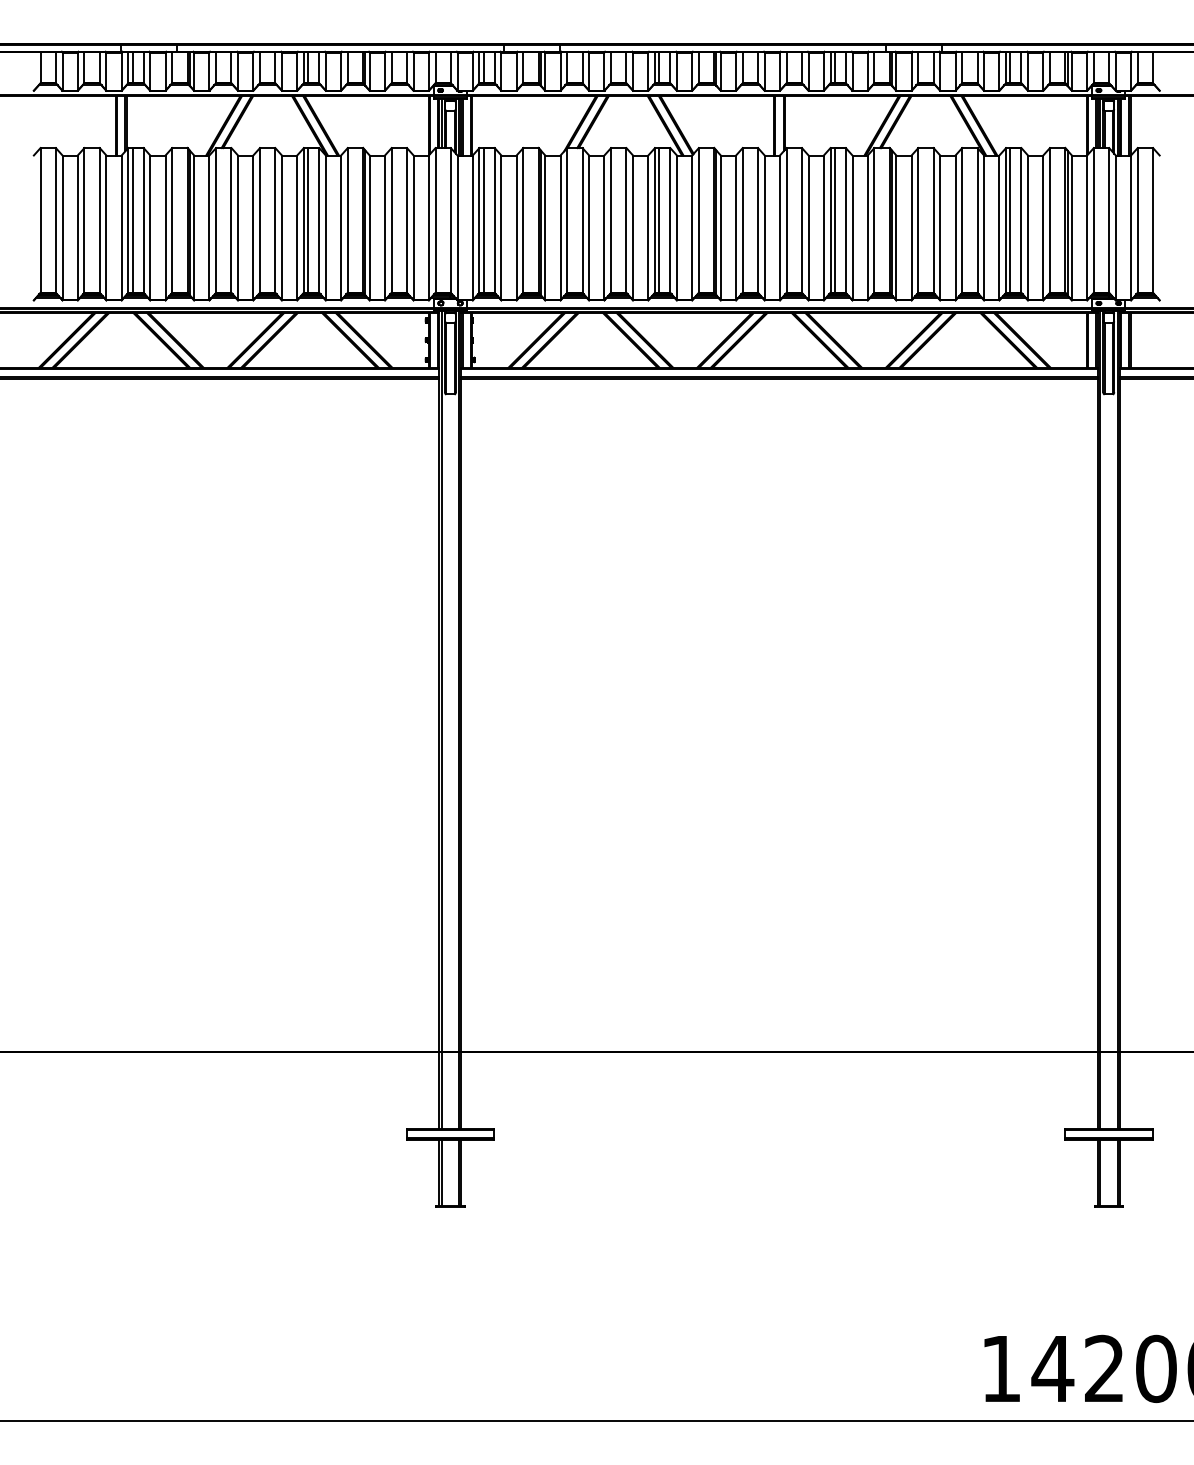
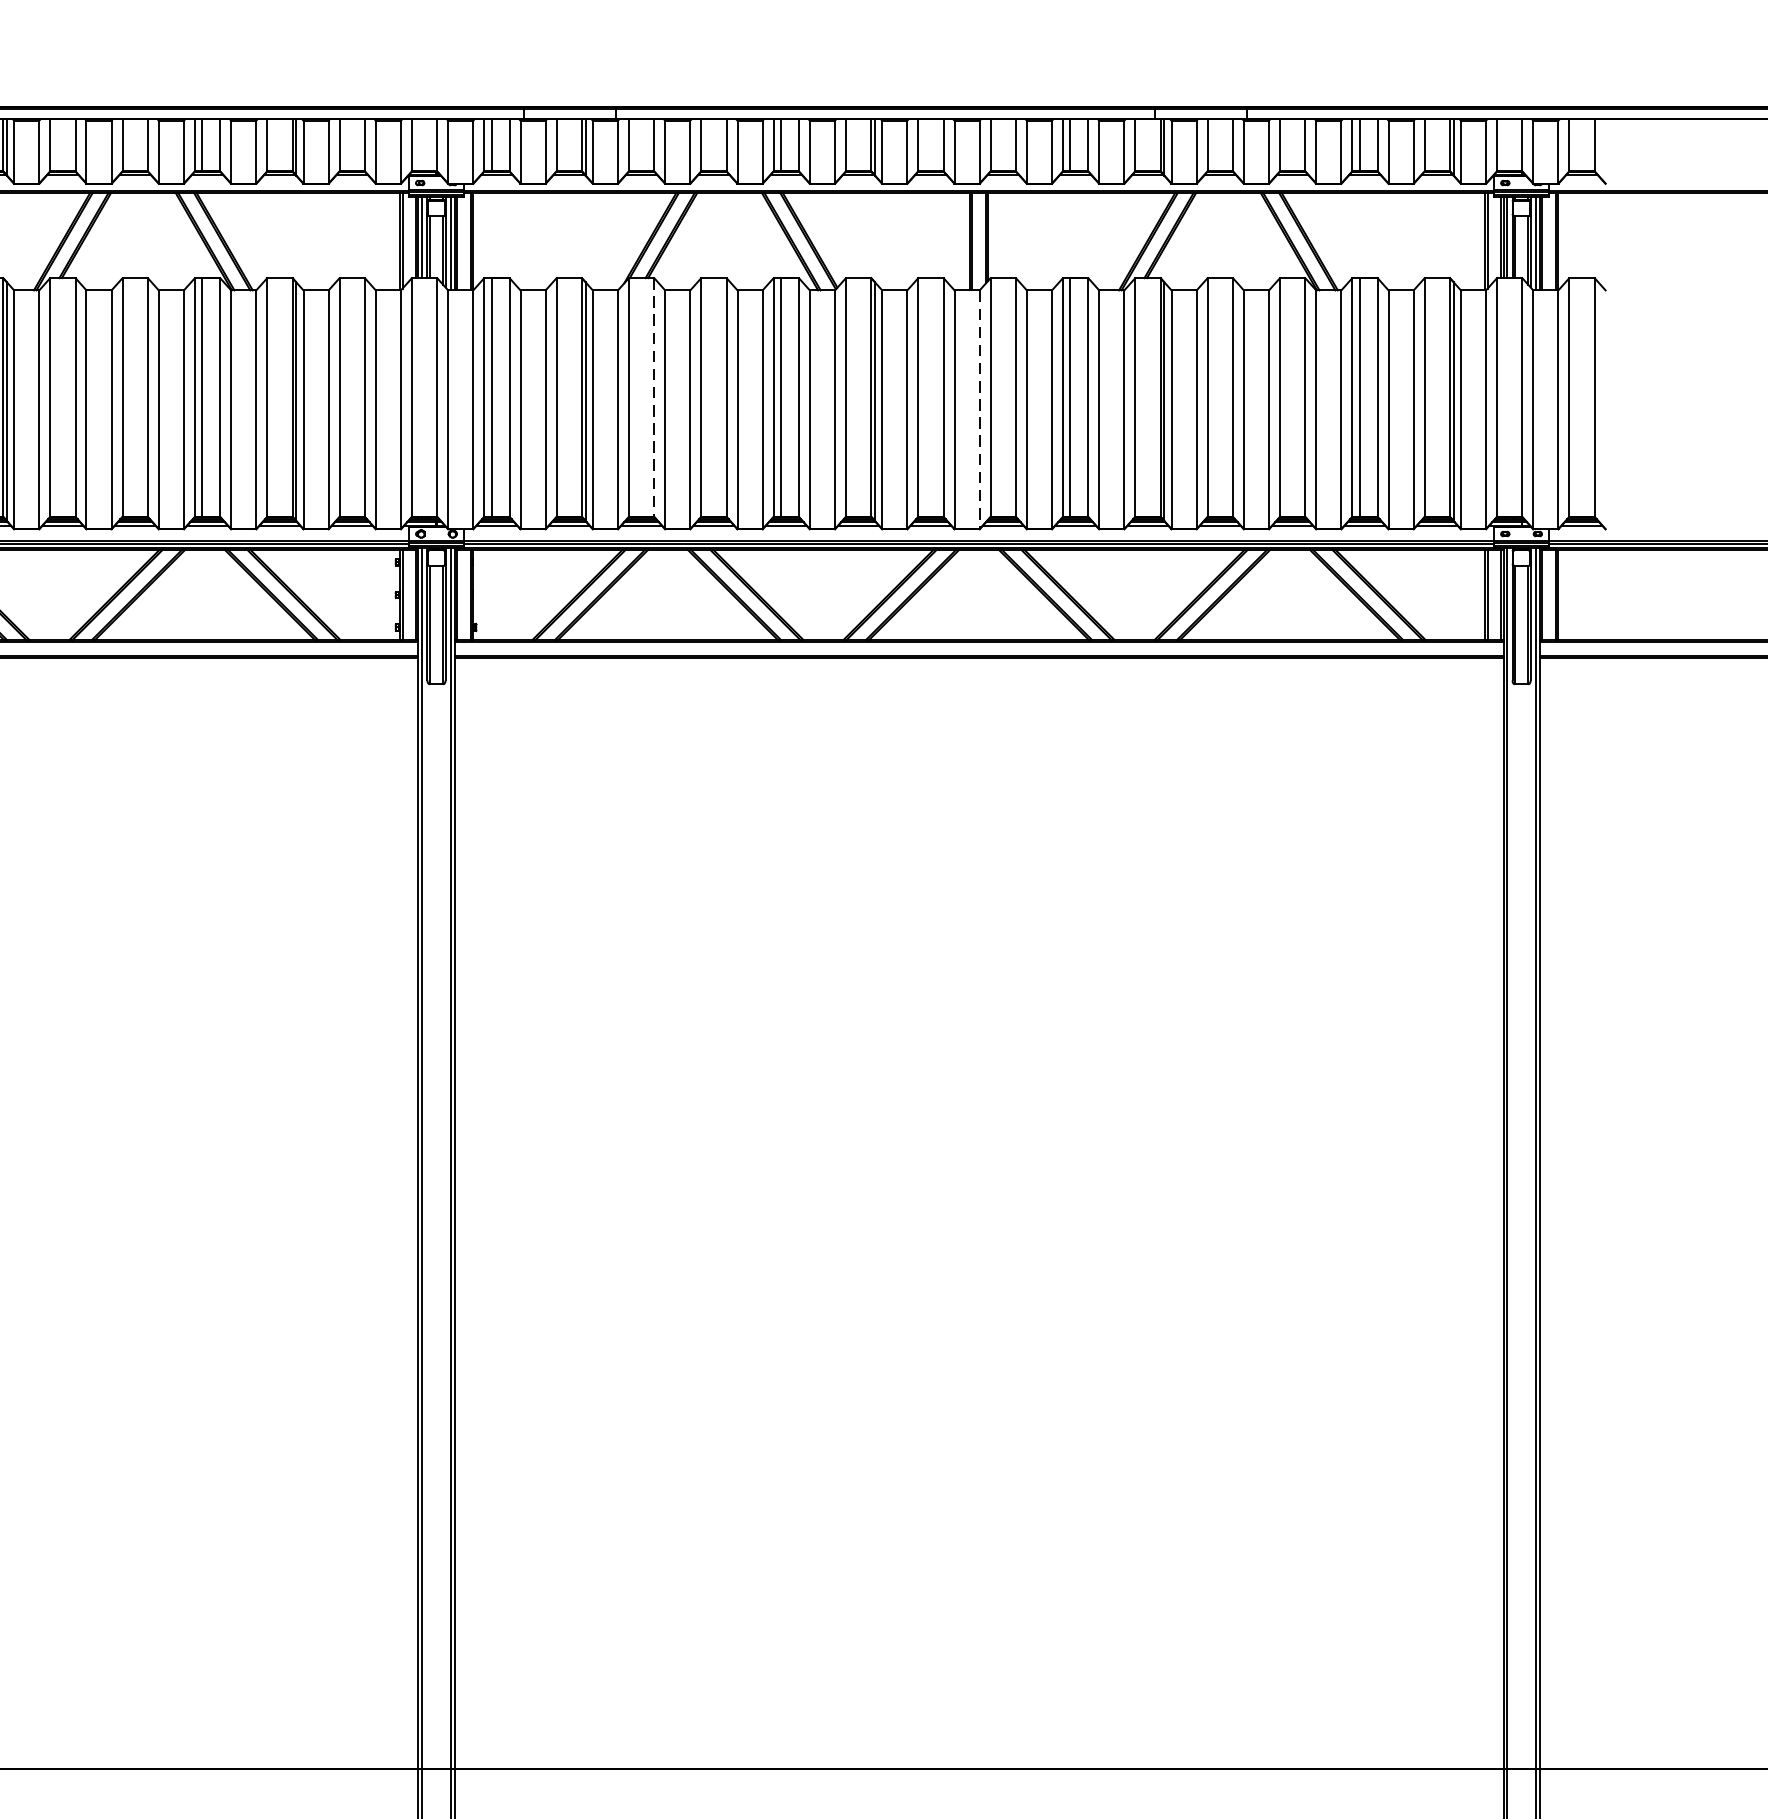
line: (582, 220) -> (654, 397), solid -> dashed
line: (779, 228) -> (978, 410), solid -> dashed

